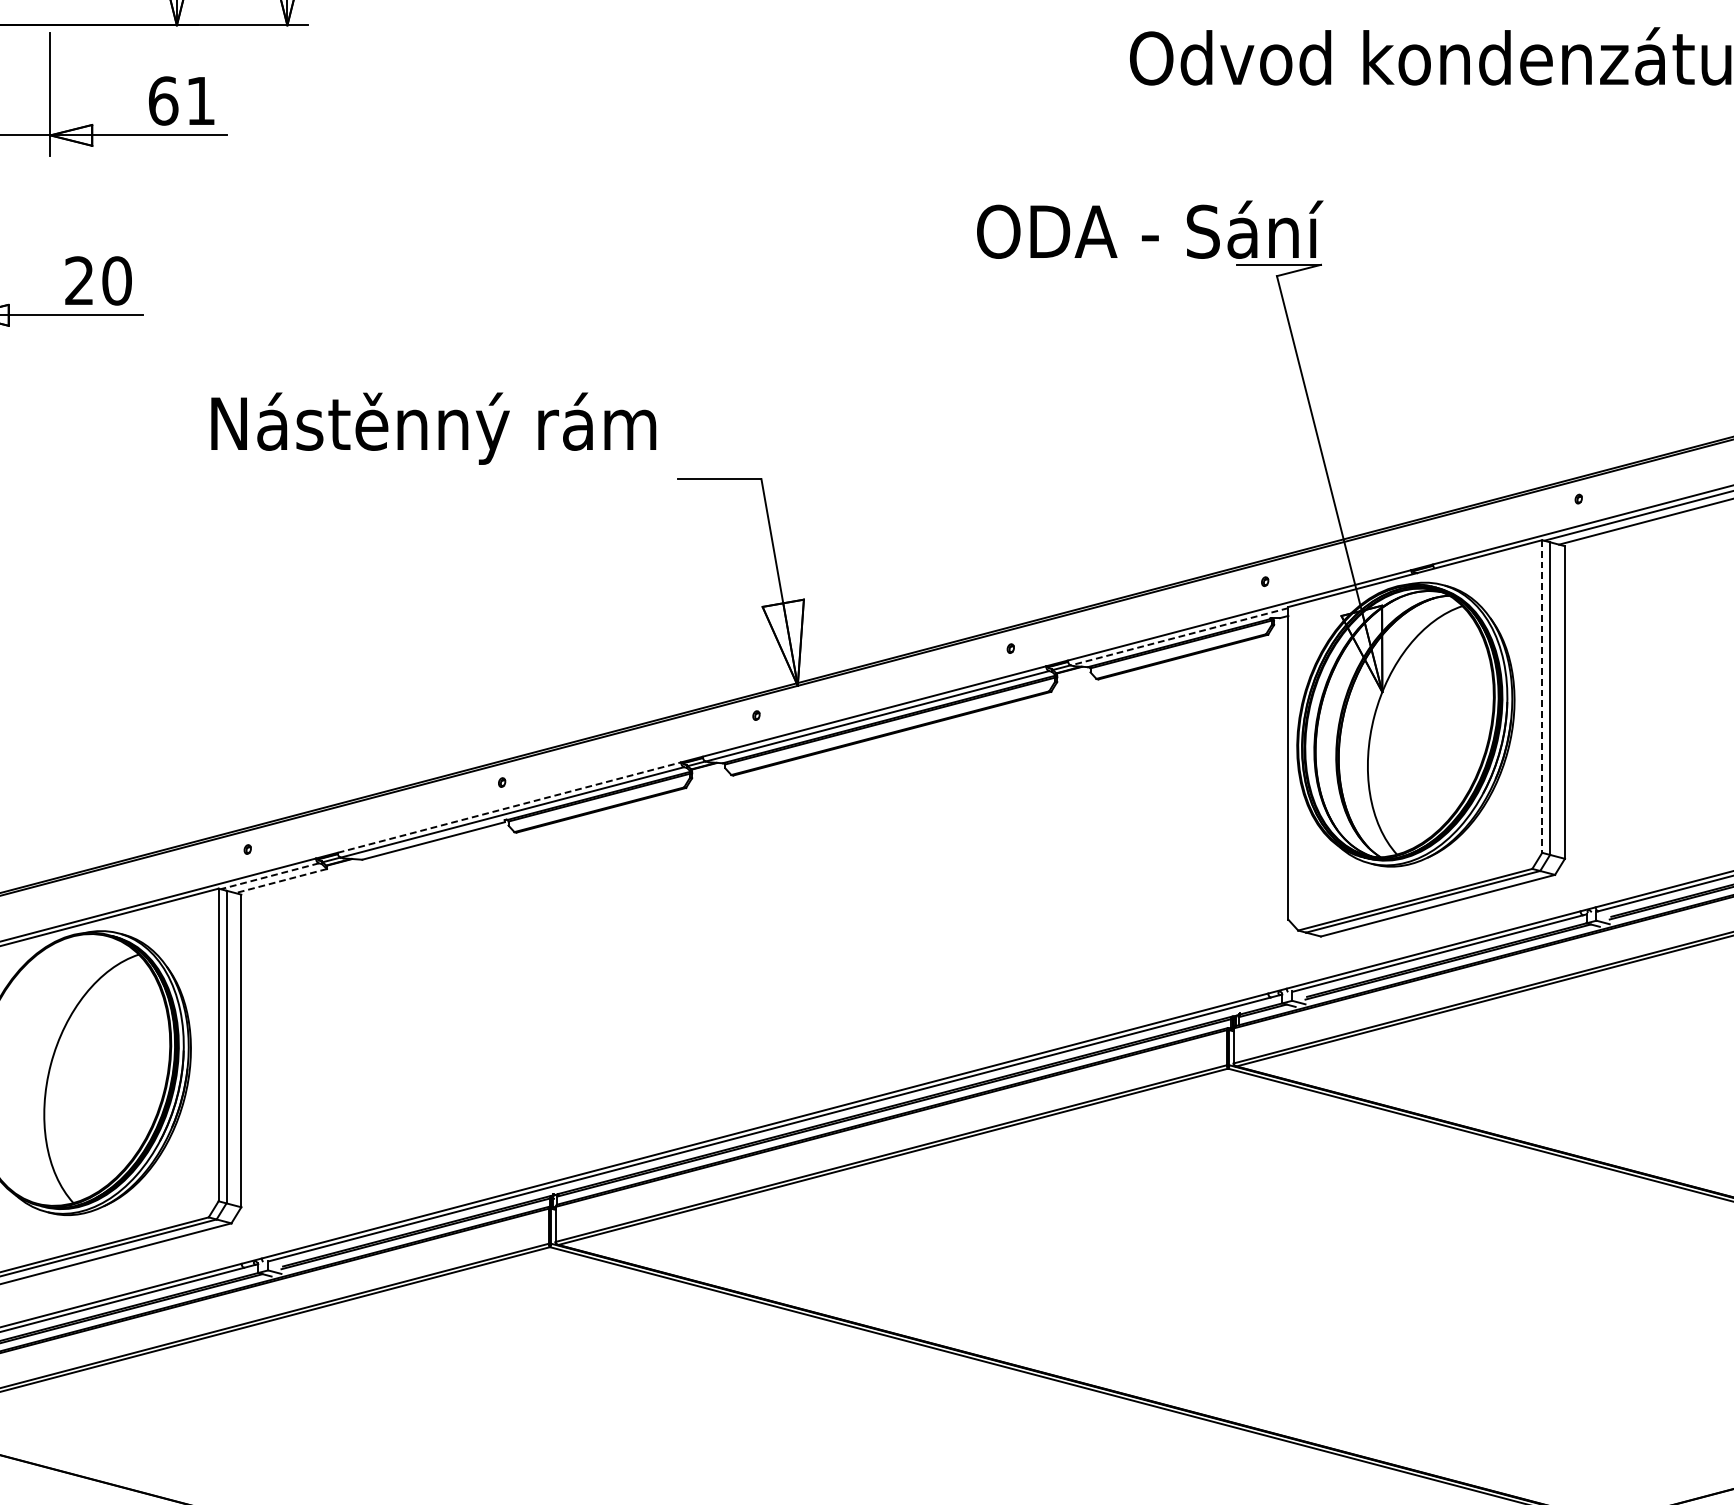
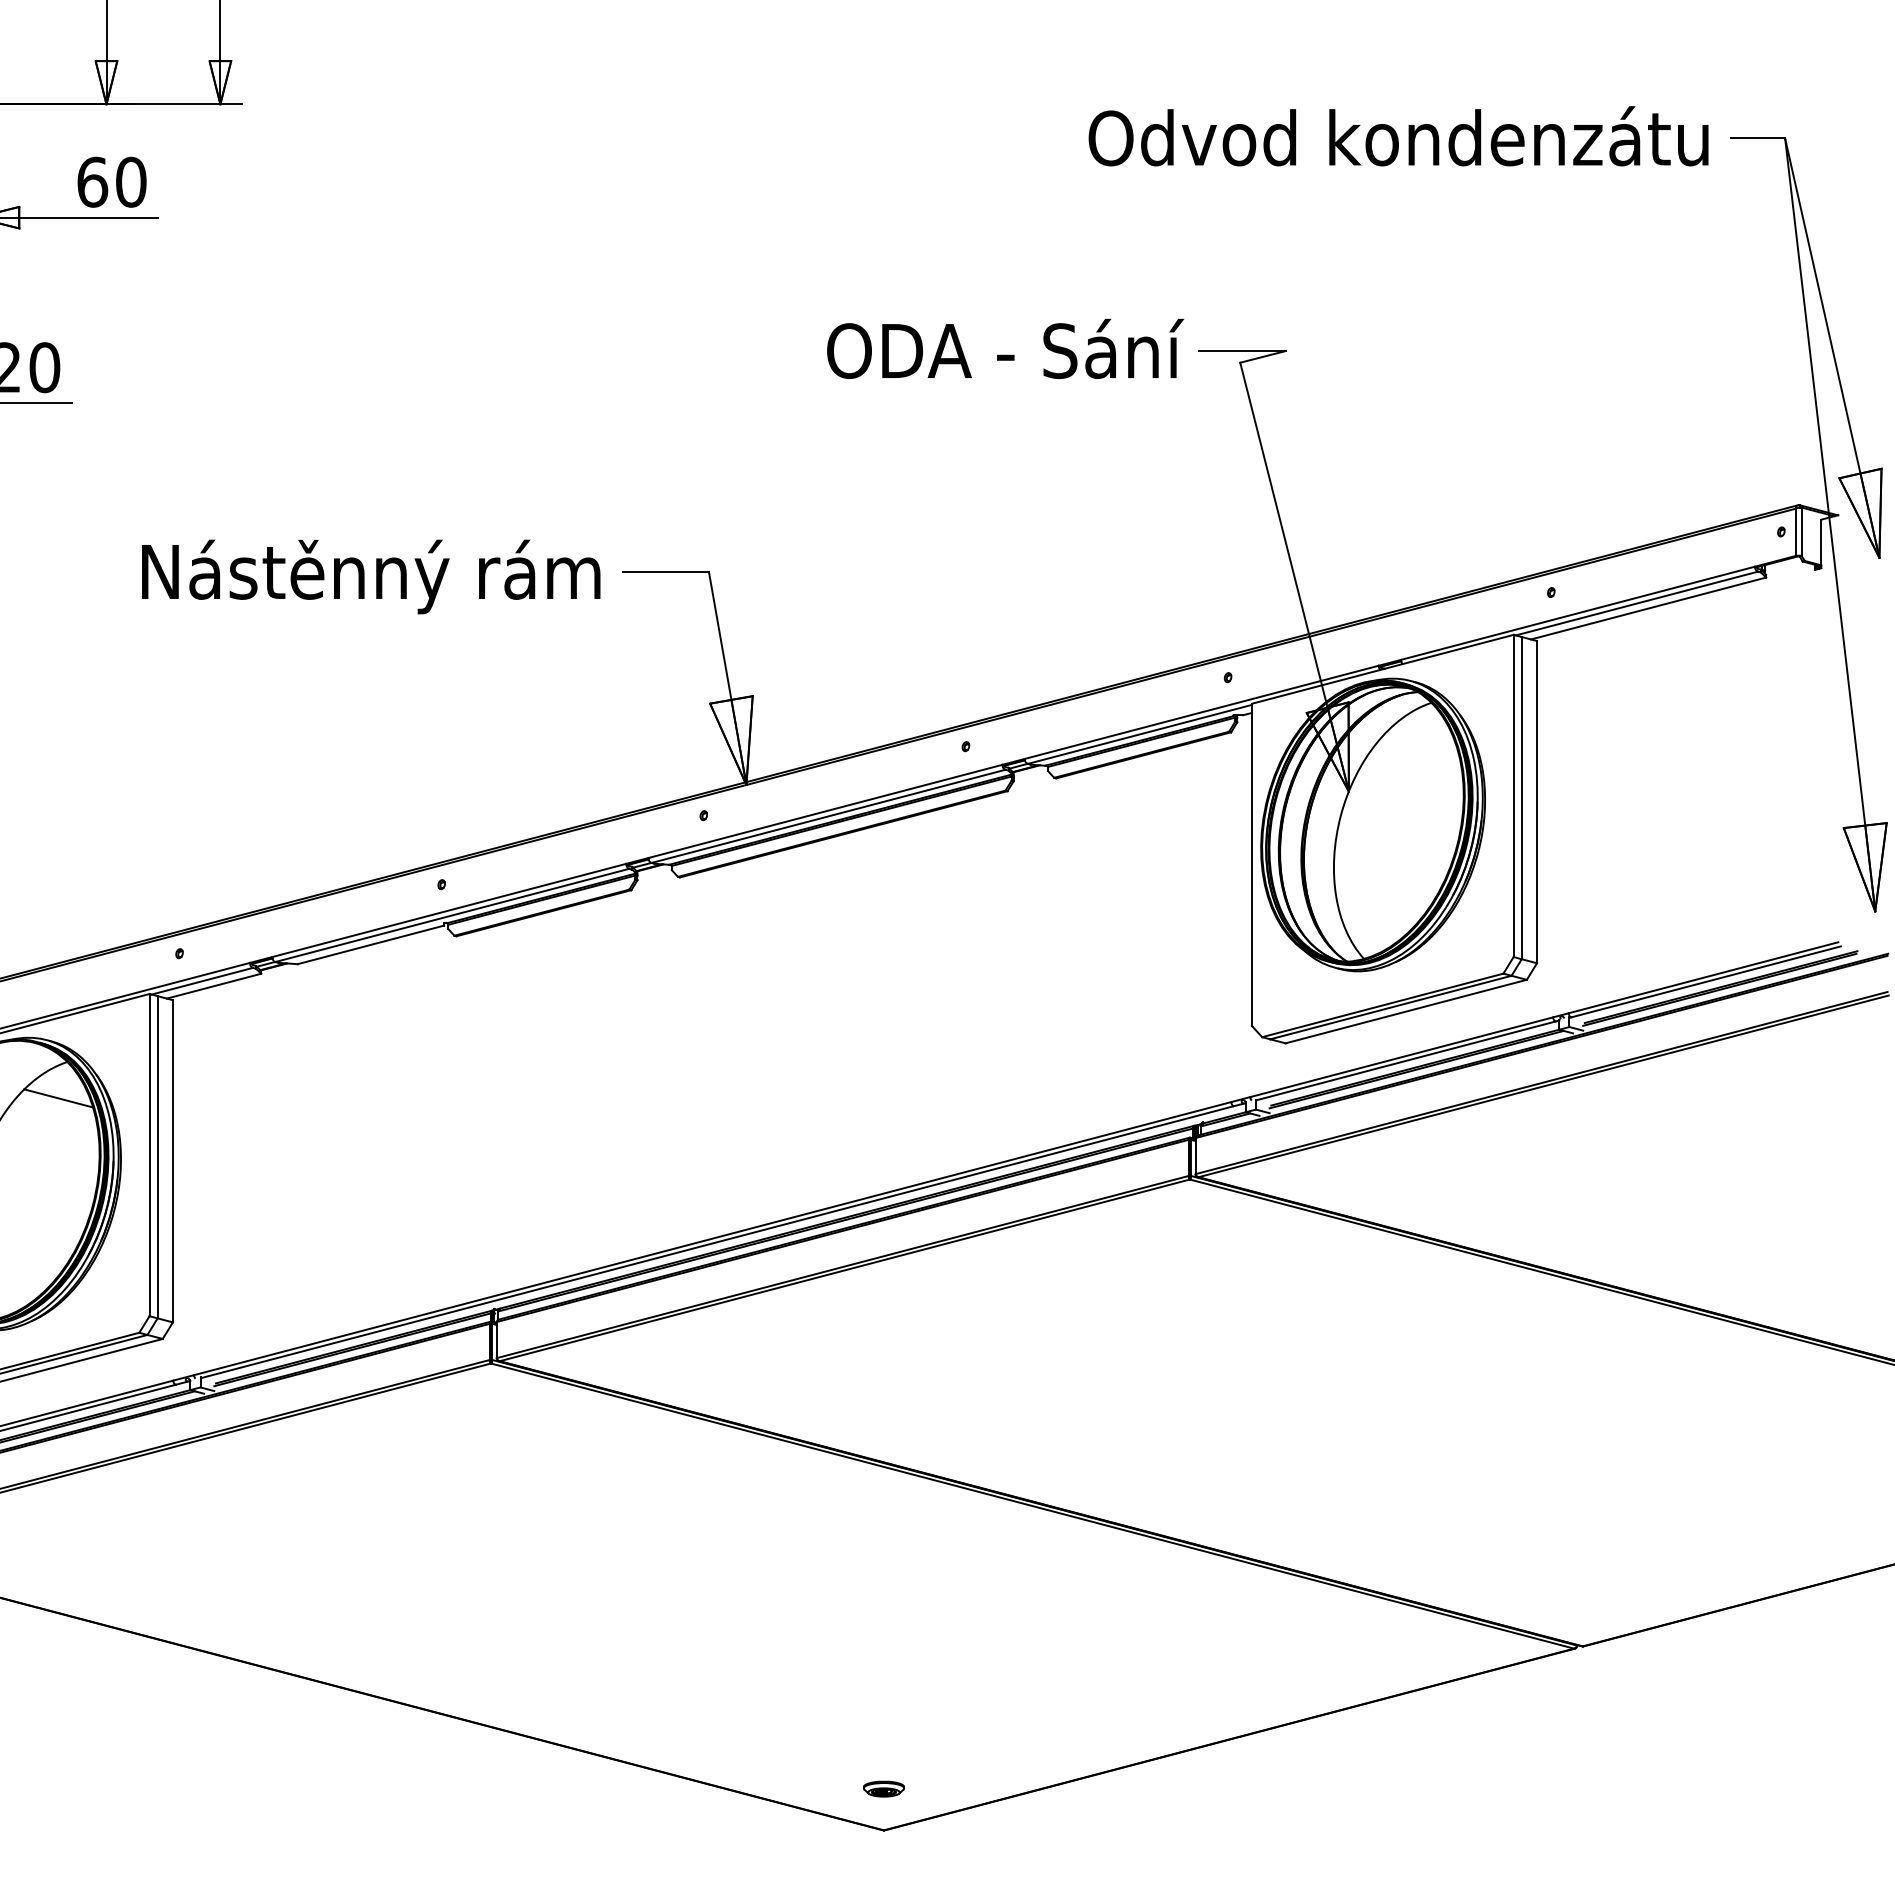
text: (201, 100) -> (131, 181), 61 -> 60
text: (1150, 229) -> (1005, 348), moved
text: (434, 428) -> (371, 576), moved
line: (1179, 636) -> (1139, 734), dashed -> solid
line: (1542, 697) -> (1513, 796), dashed -> solid
line: (509, 807) -> (449, 910), dashed -> solid
line: (269, 876) -> (201, 981), dashed -> solid
line: (281, 881) -> (214, 986), dashed -> solid
line: (130, 990) -> (58, 1098), added

